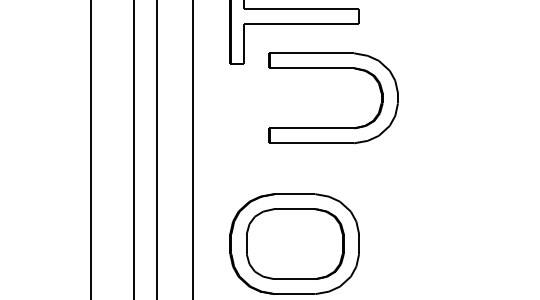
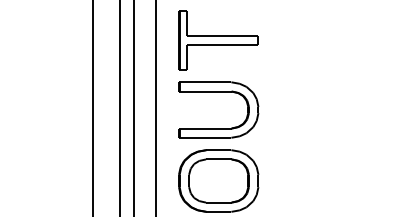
part: (333, 69) -> (218, 92), moved

